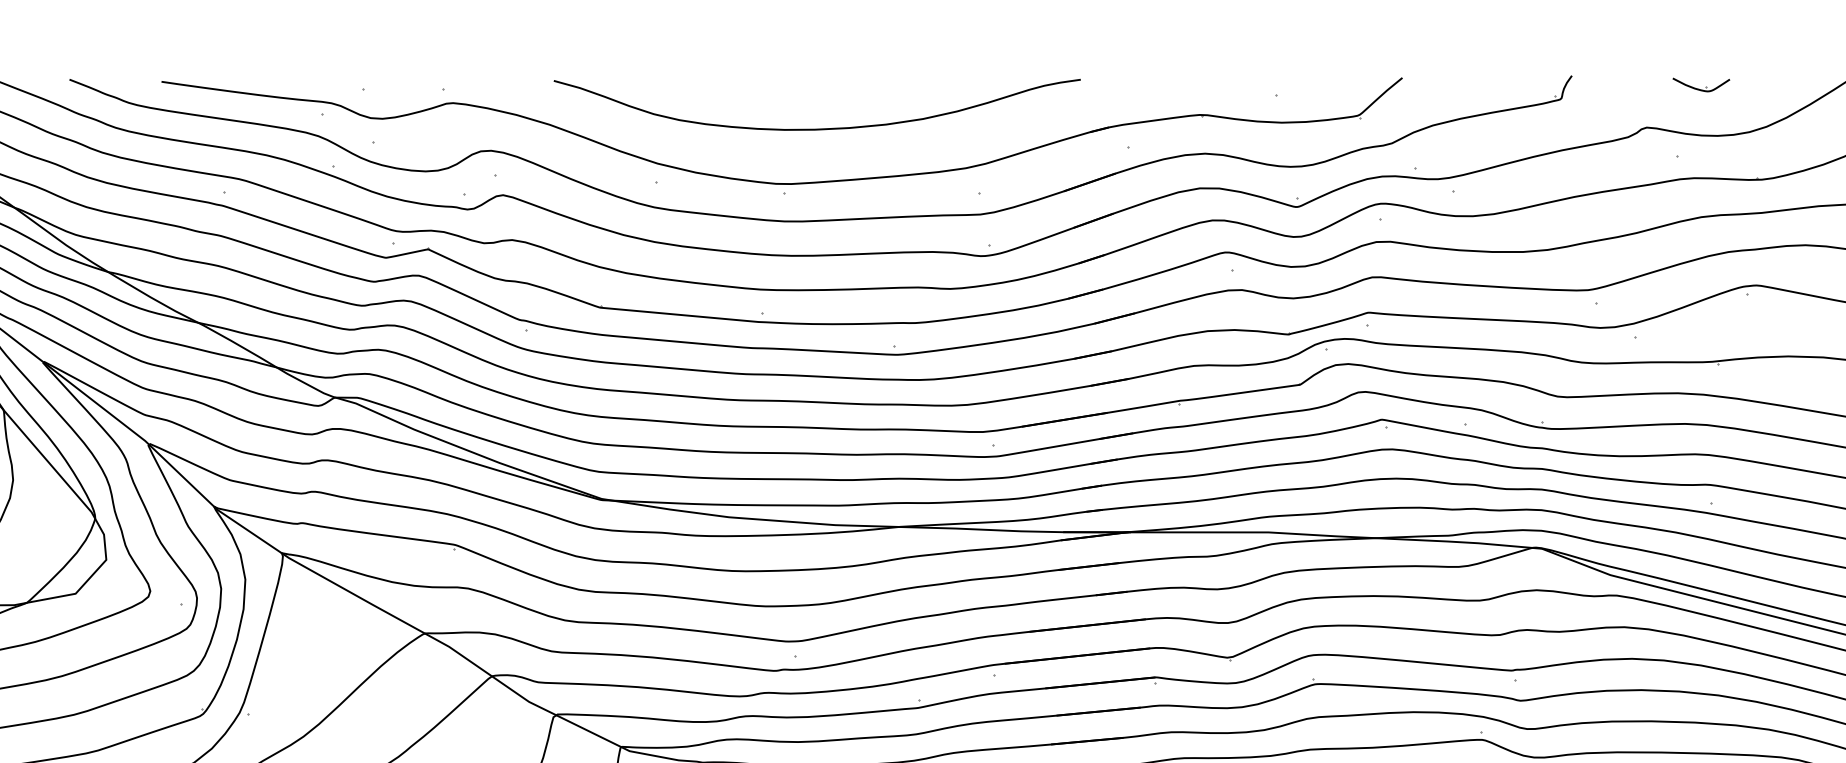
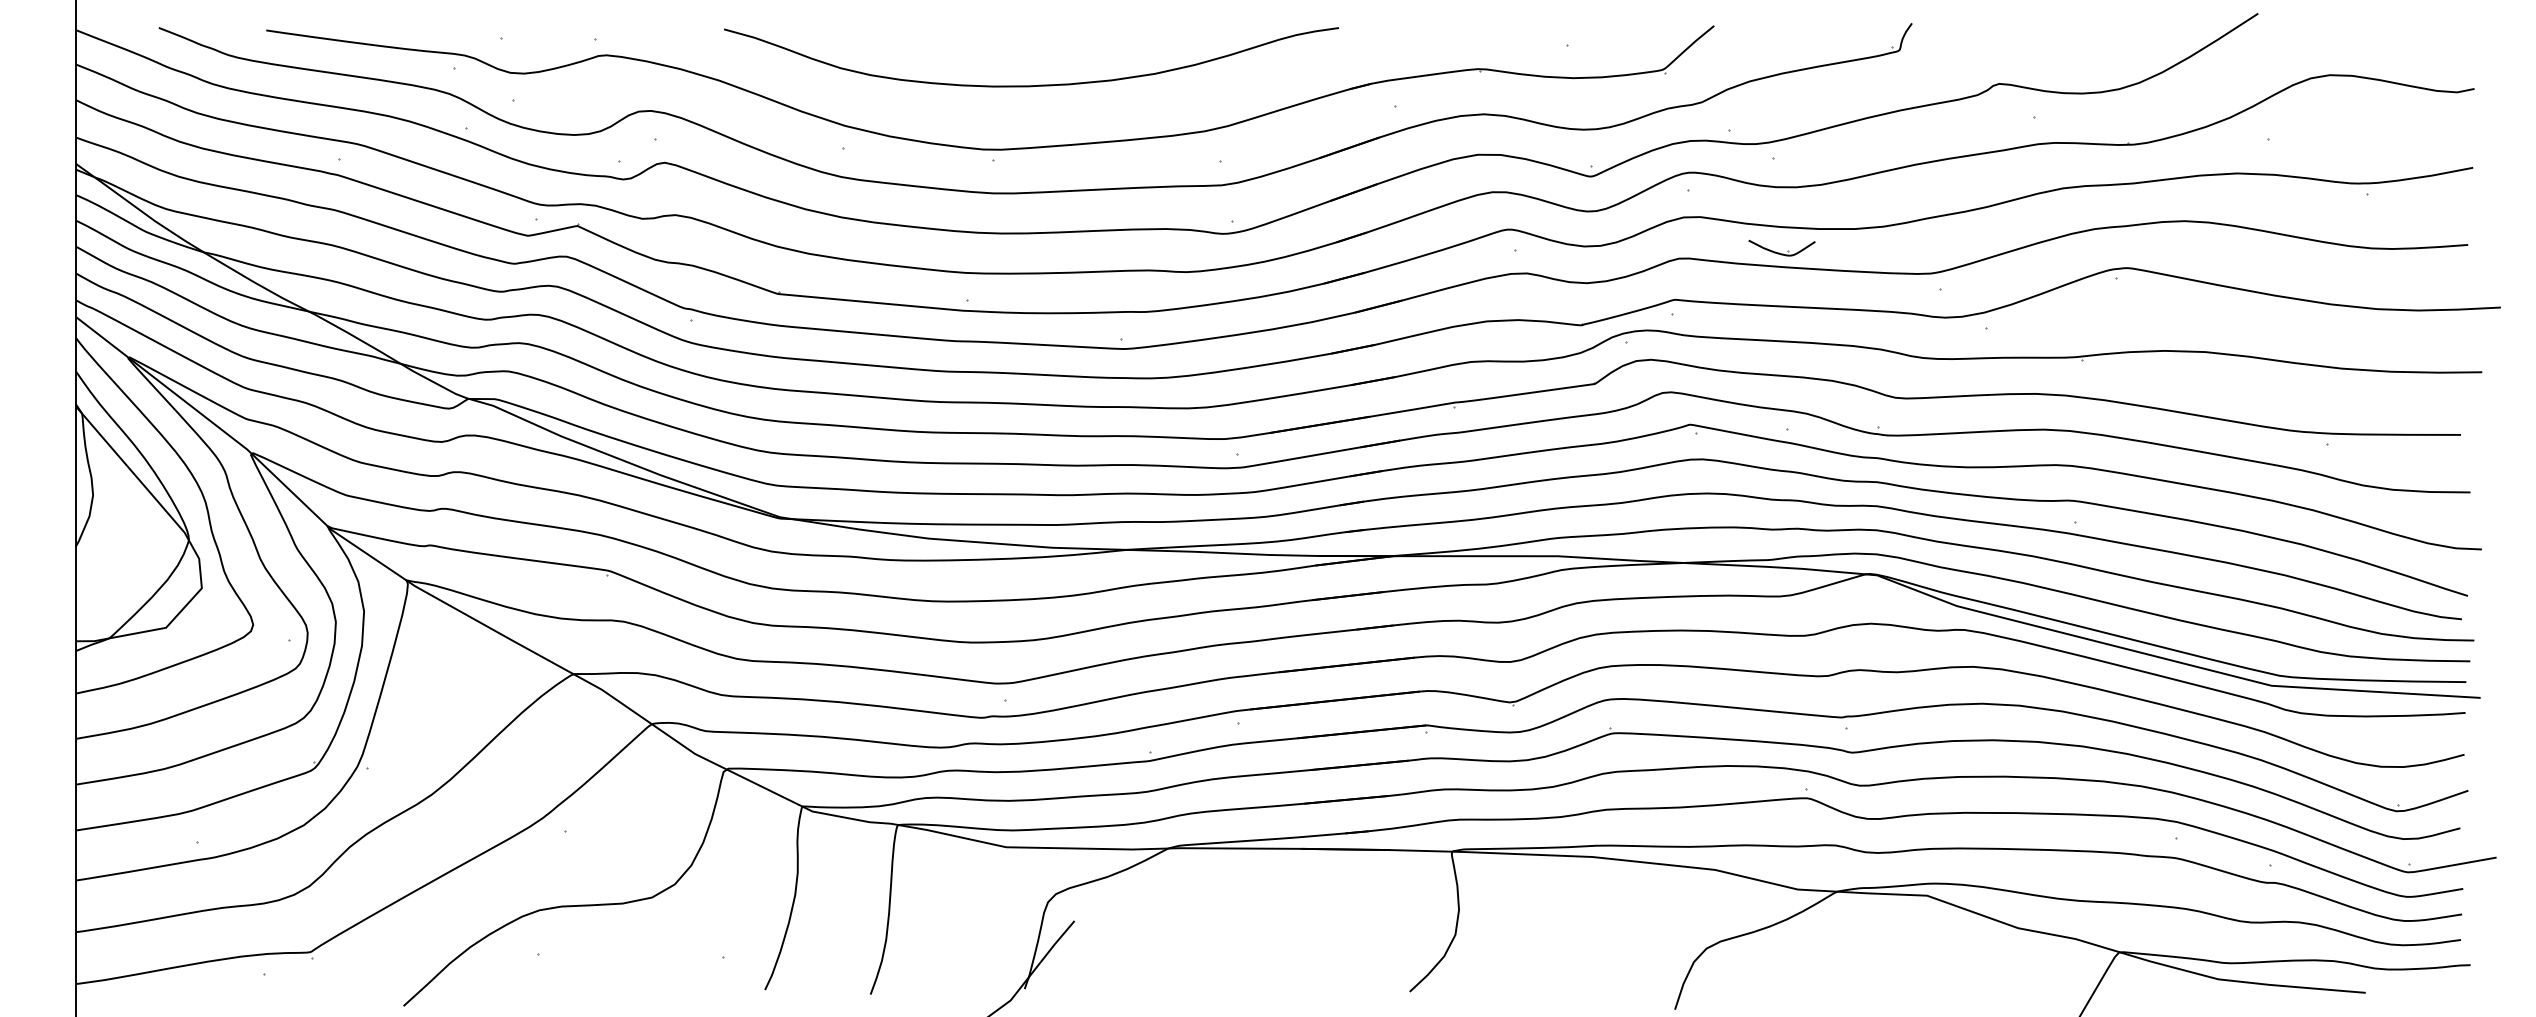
part: (1700, 84) -> (1781, 247), moved

